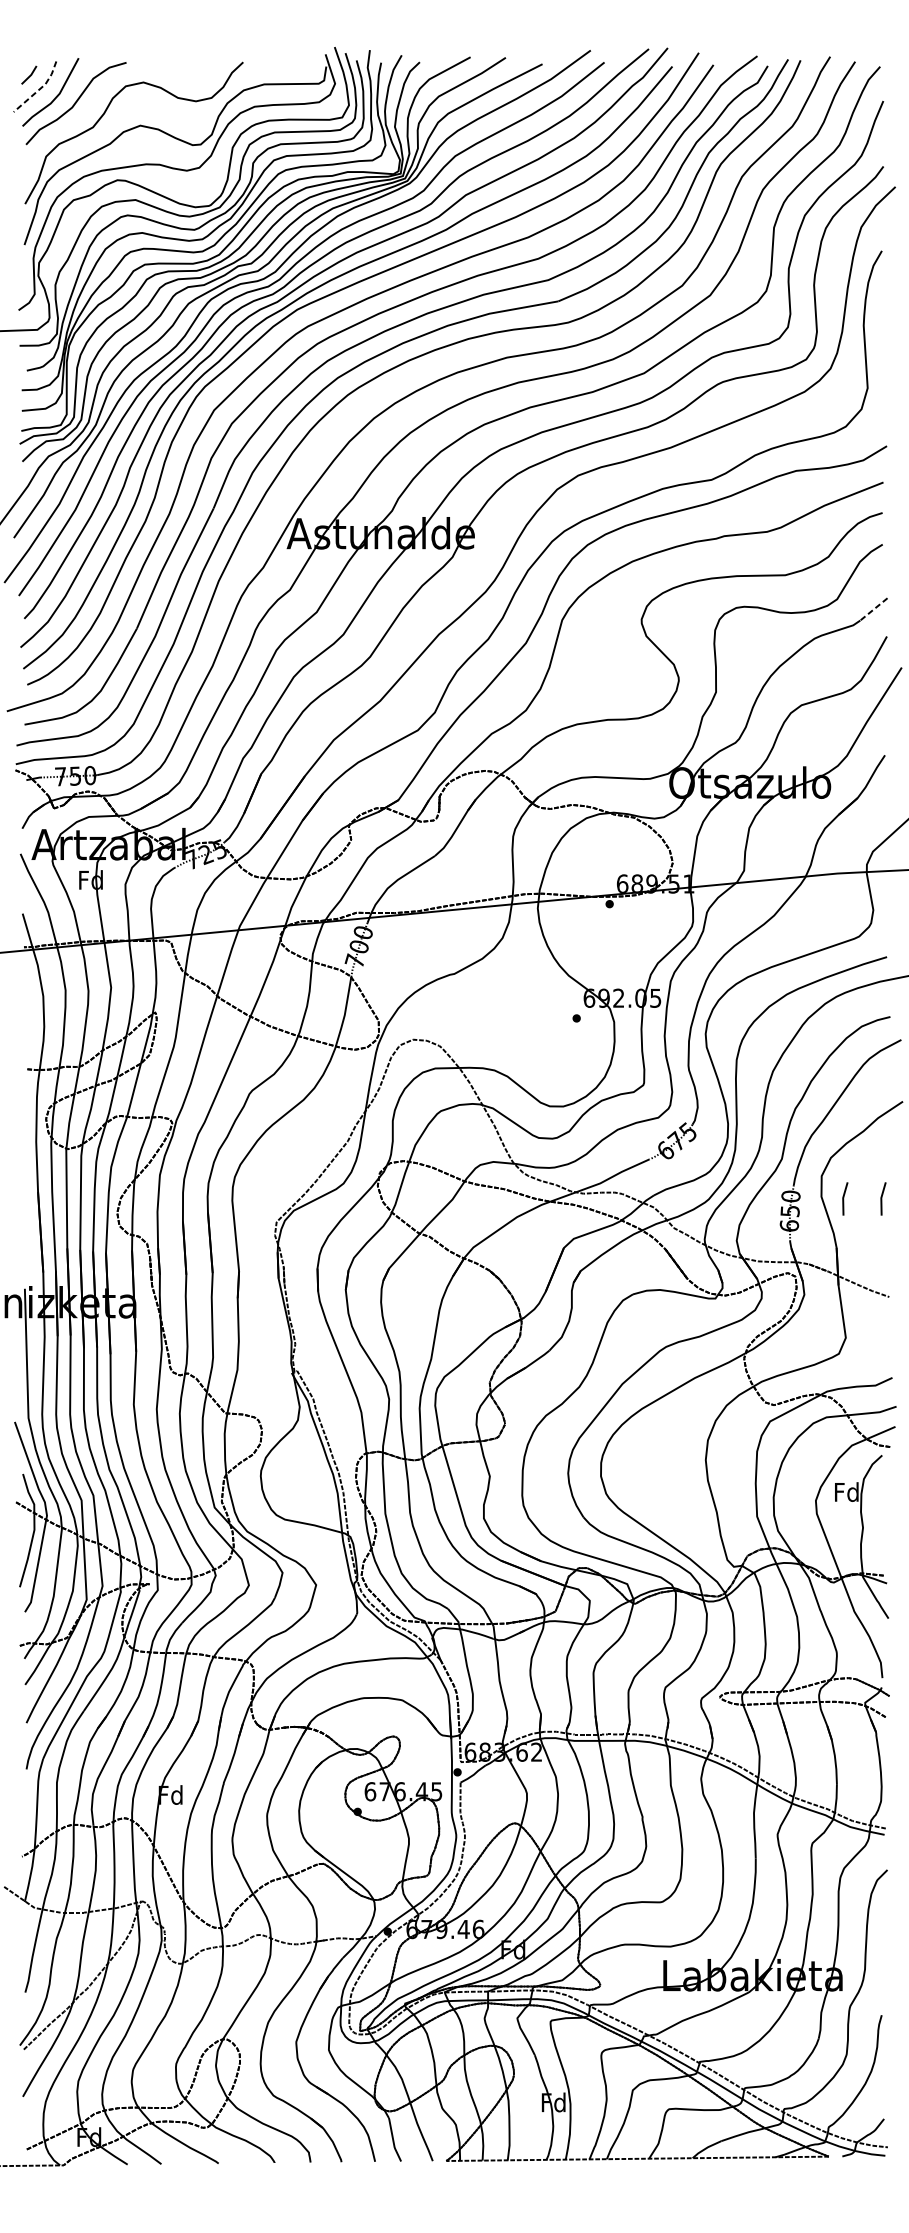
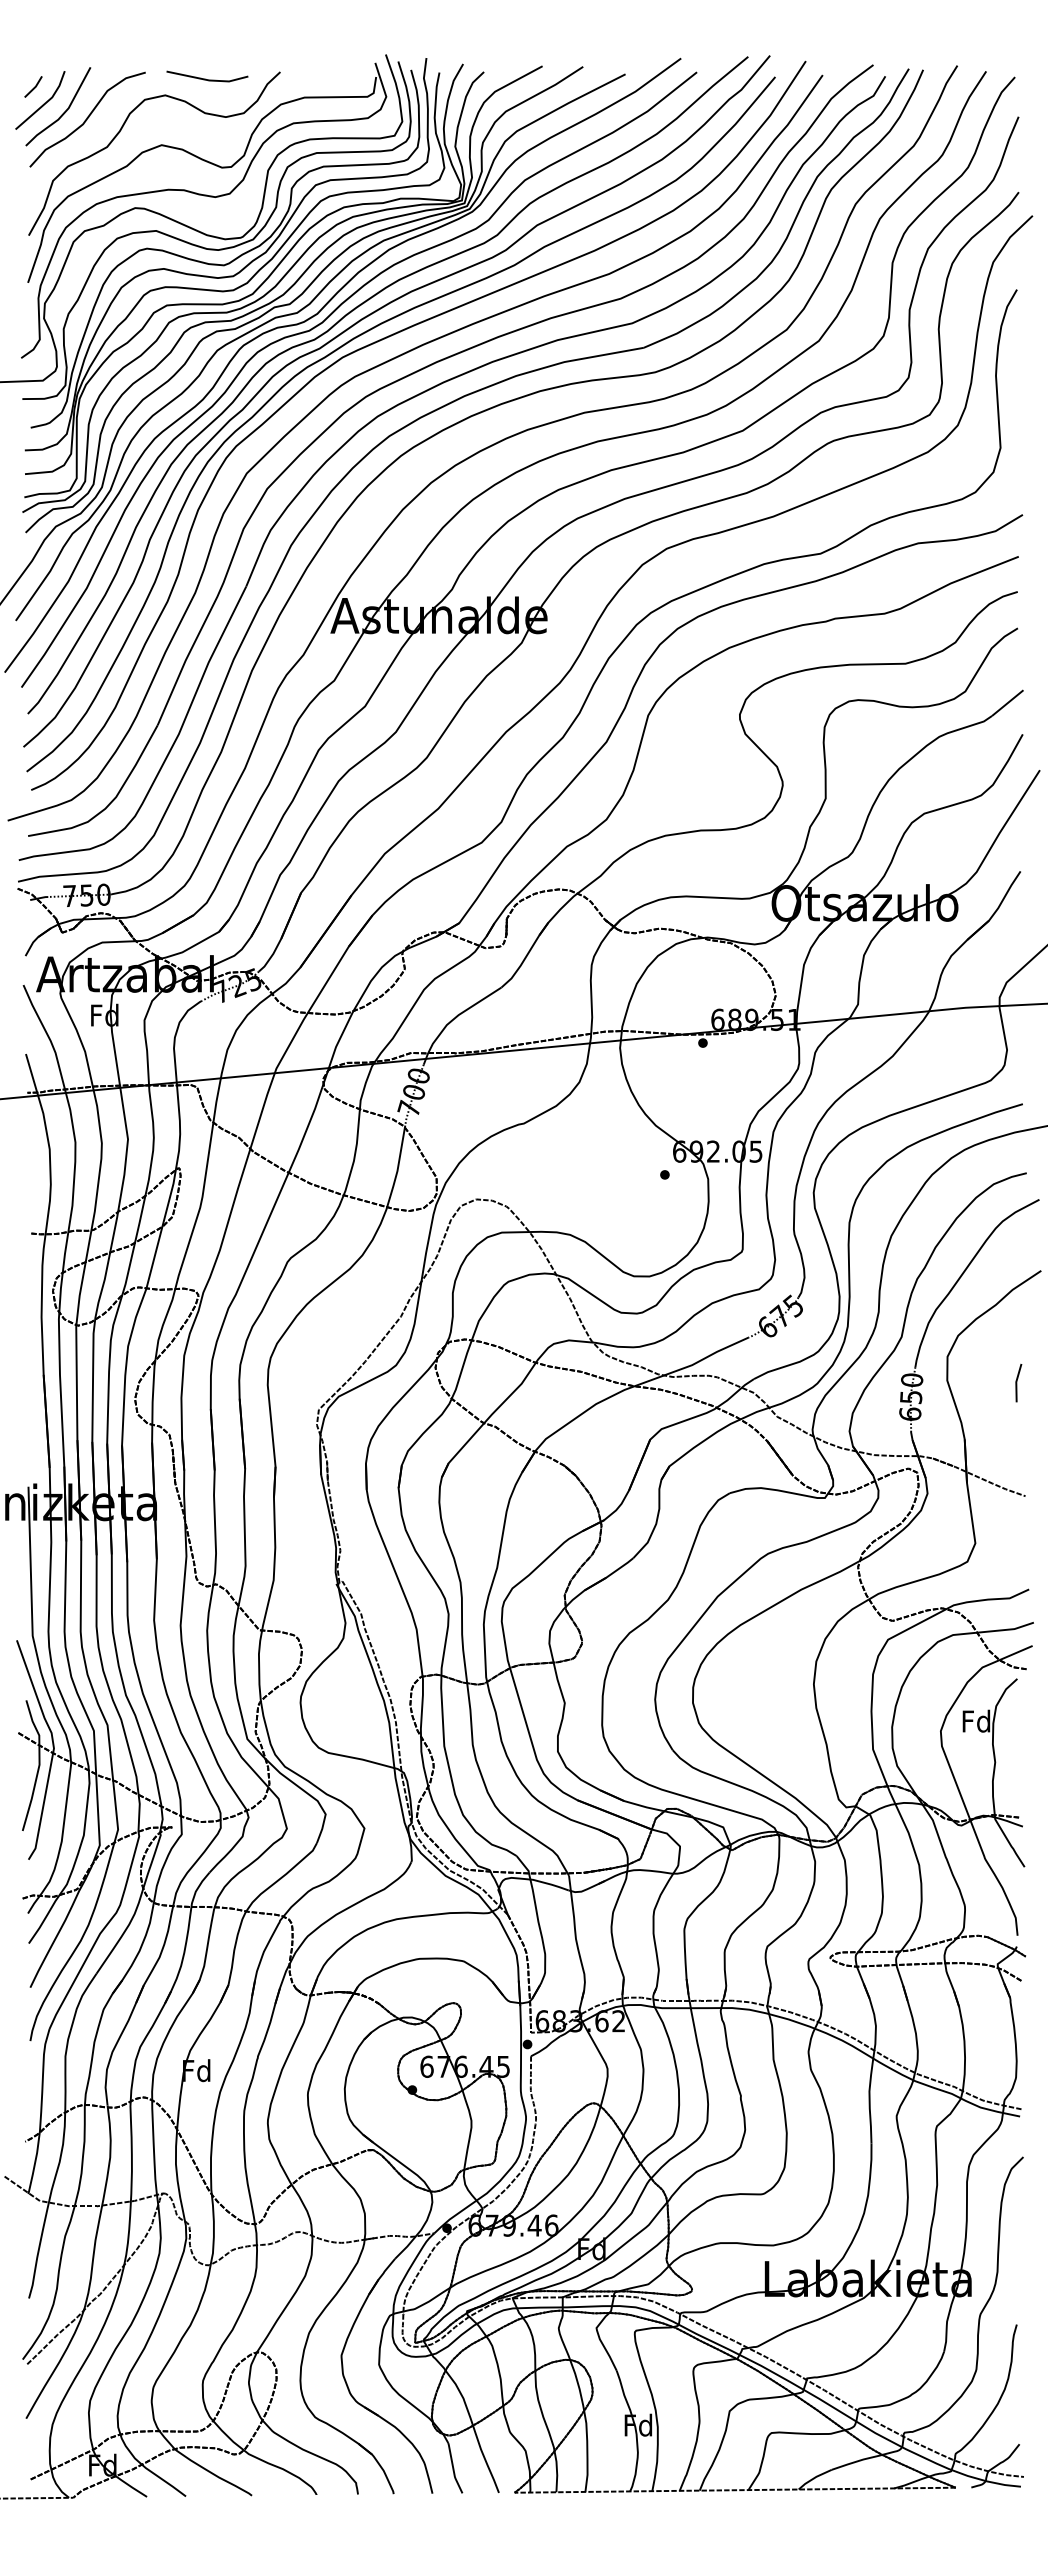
line: (178, 67) -> (205, 78), added
line: (39, 89) -> (45, 103), dashed -> solid
line: (873, 609) -> (1007, 703), dashed -> solid
line: (844, 1199) -> (973, 1383), removed

